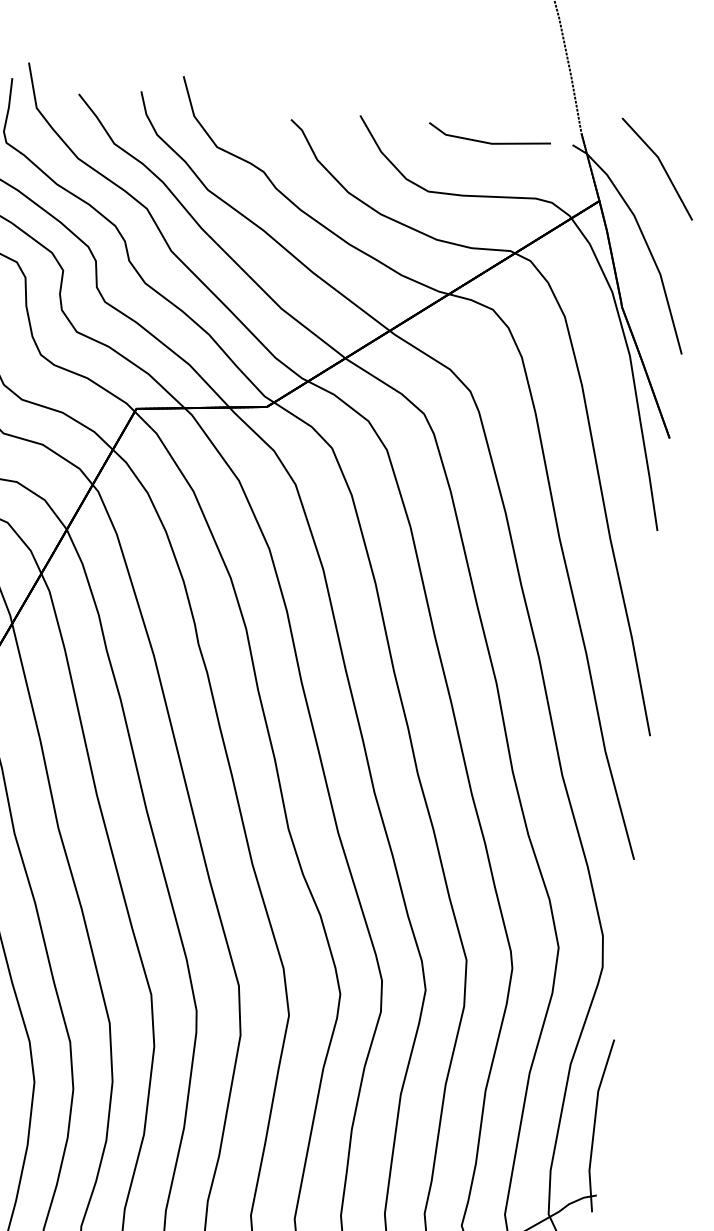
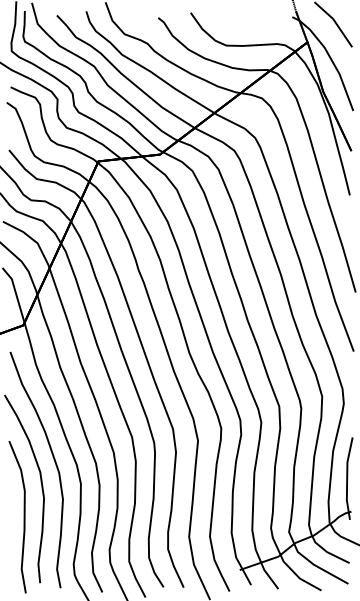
line: (484, 139) -> (250, 18), removed

